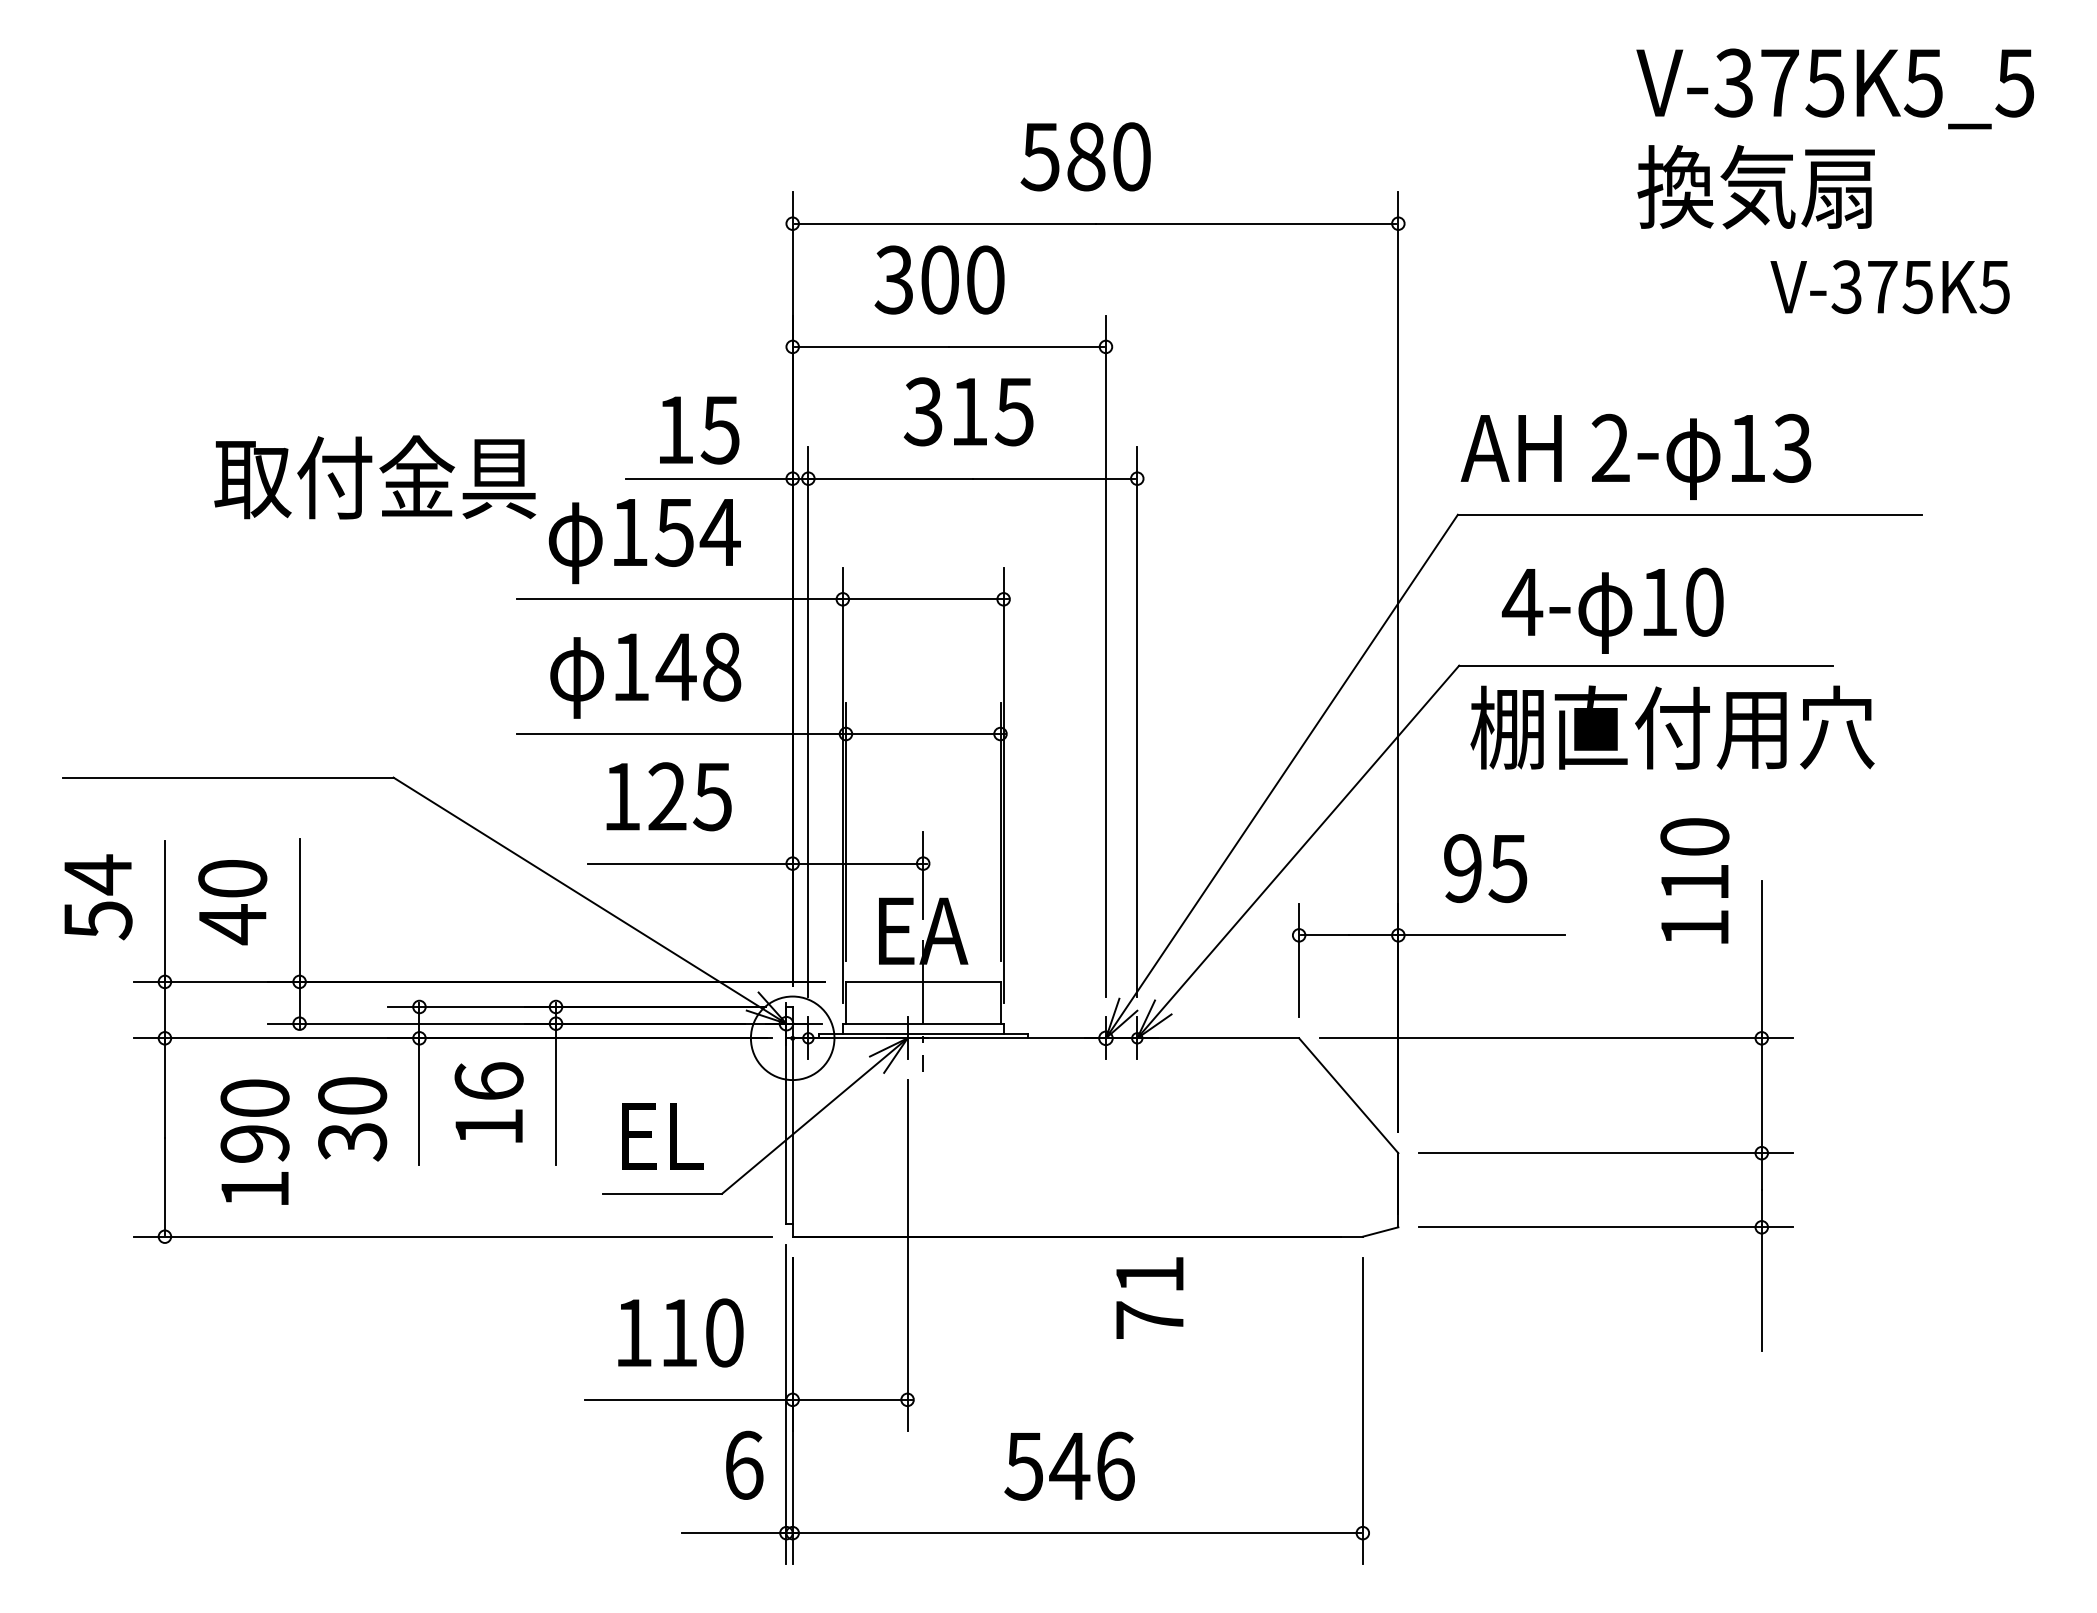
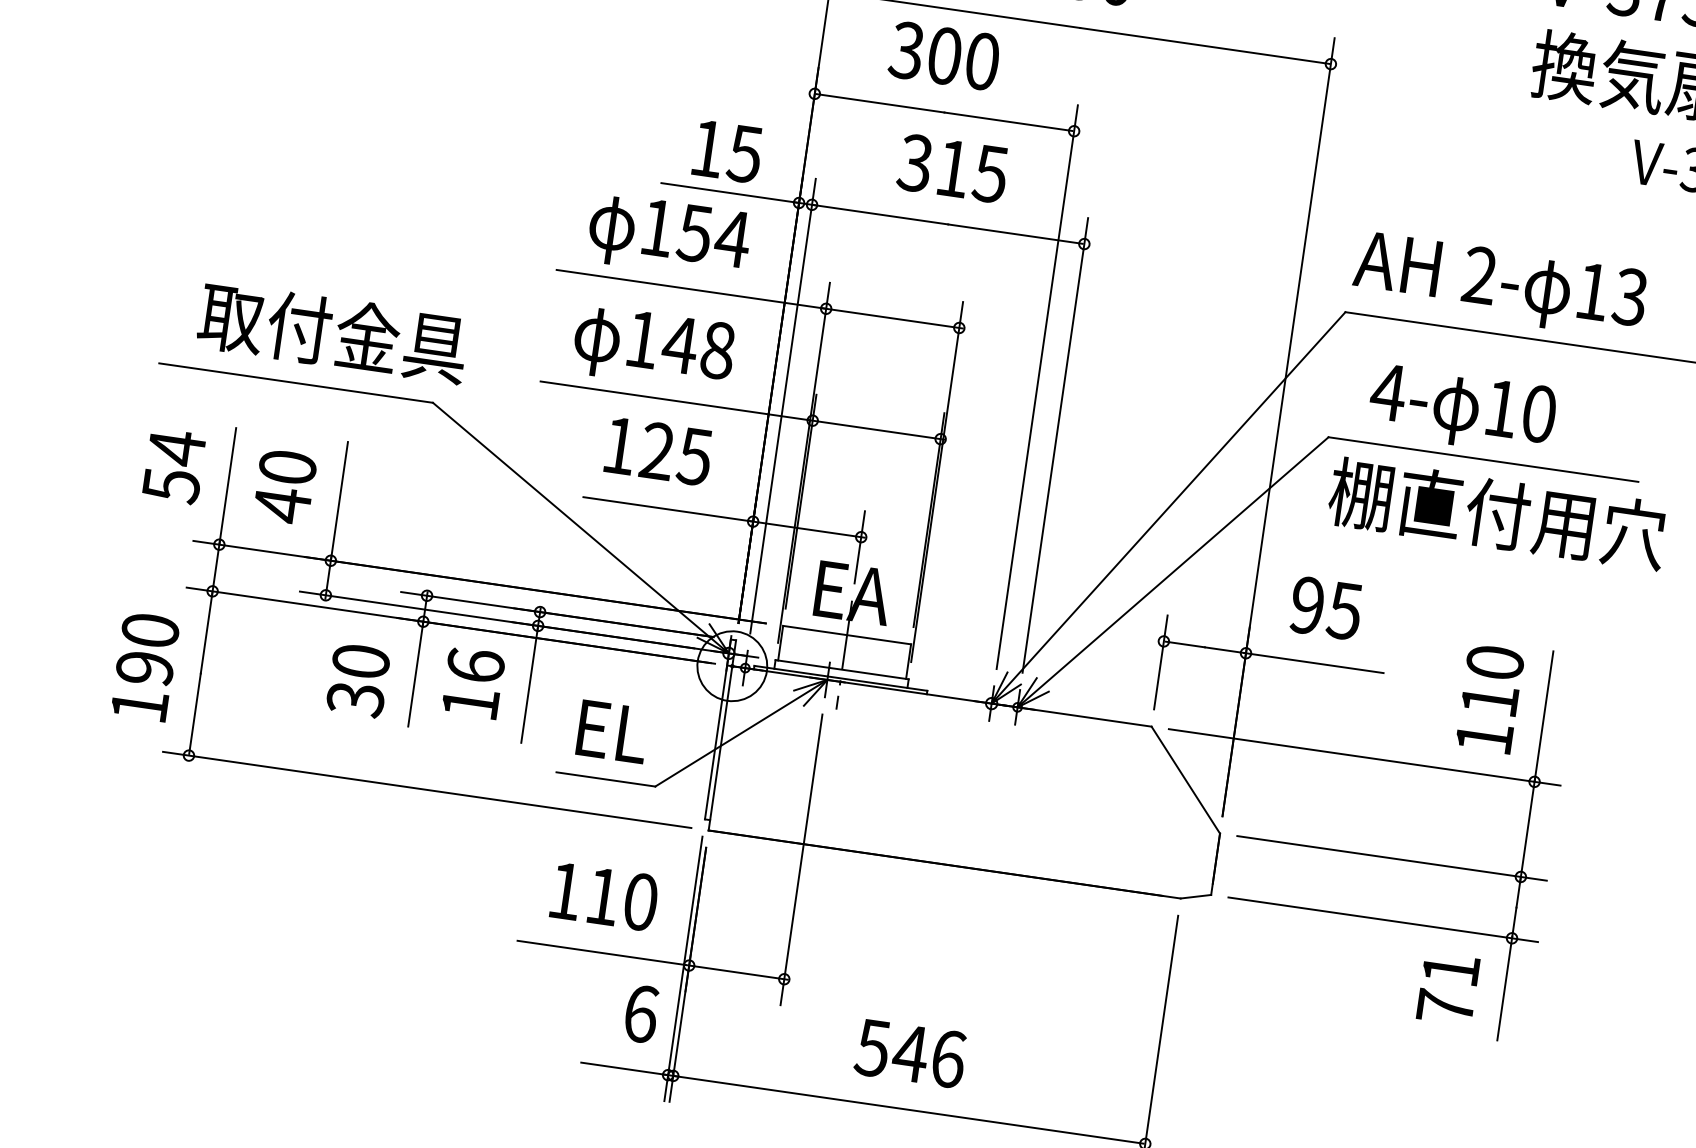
text: (375, 477) -> (333, 332), moved
text: (1694, 880) -> (1489, 698), moved
text: (254, 1141) -> (144, 666), moved
text: (1149, 1297) -> (1447, 988), moved

